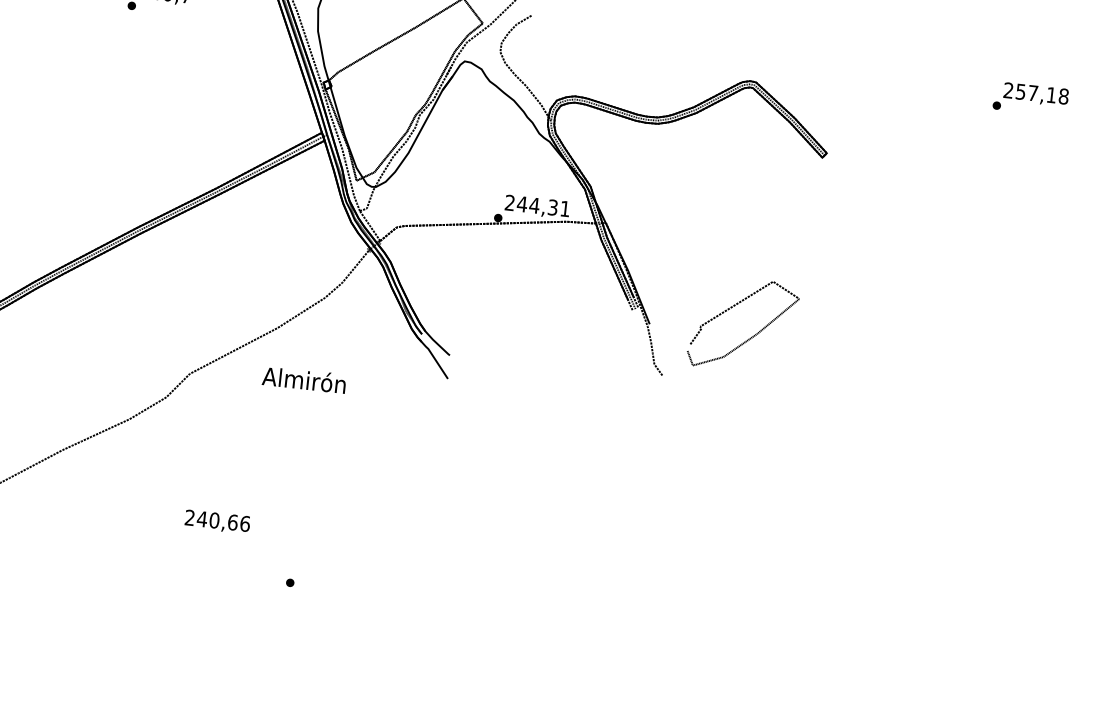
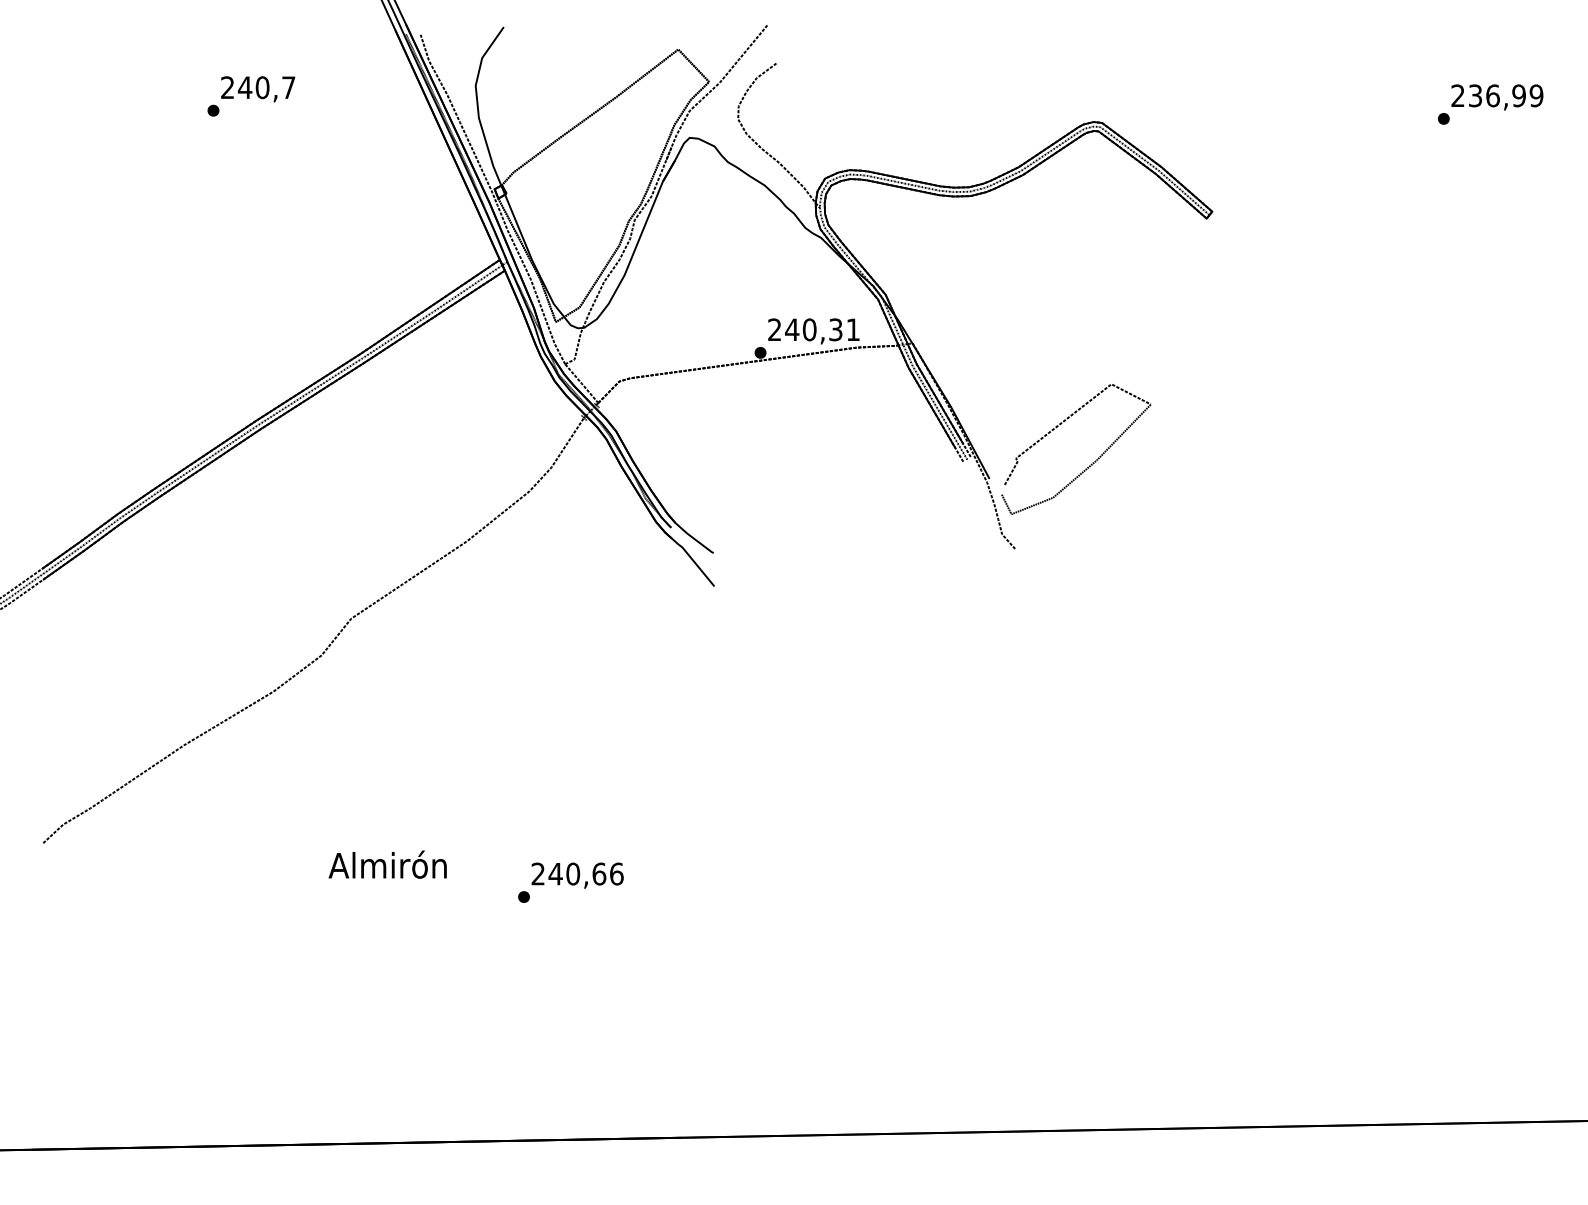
text: (1042, 94) -> (1506, 95), 257,18 -> 236,99
text: (534, 205) -> (809, 329), 244,31 -> 240,31
part: (753, 335) -> (1091, 463), moved
text: (304, 379) -> (387, 864), moved
text: (217, 521) -> (577, 875), moved

